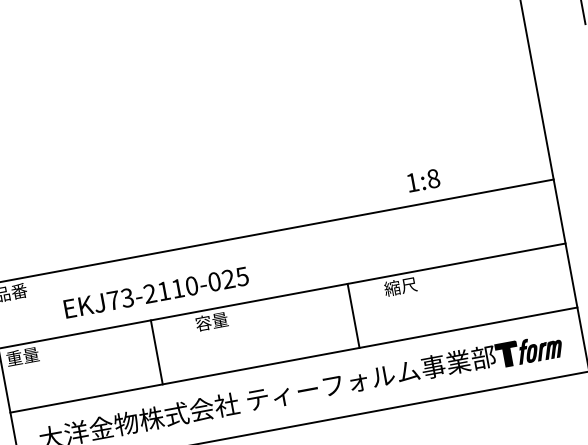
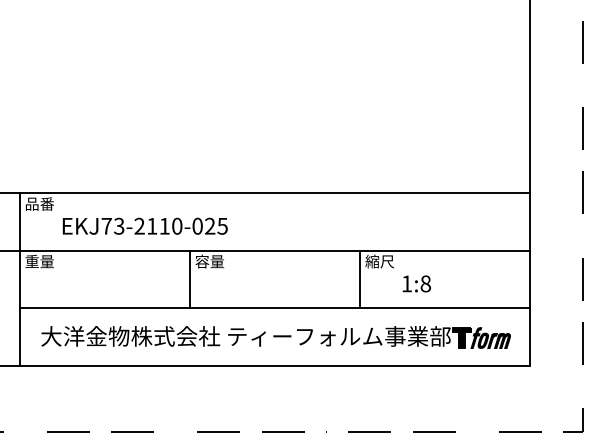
text: (423, 180) -> (416, 283), moved
text: (155, 291) -> (144, 225), moved
line: (354, 315) -> (360, 279), moved
line: (157, 352) -> (190, 279), moved

